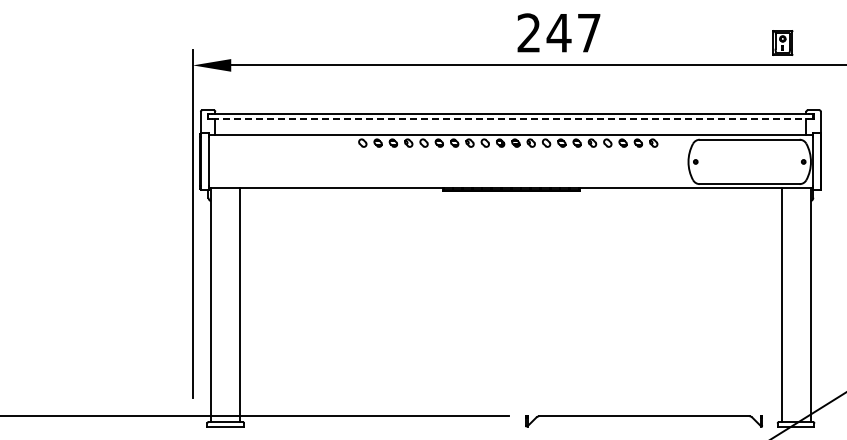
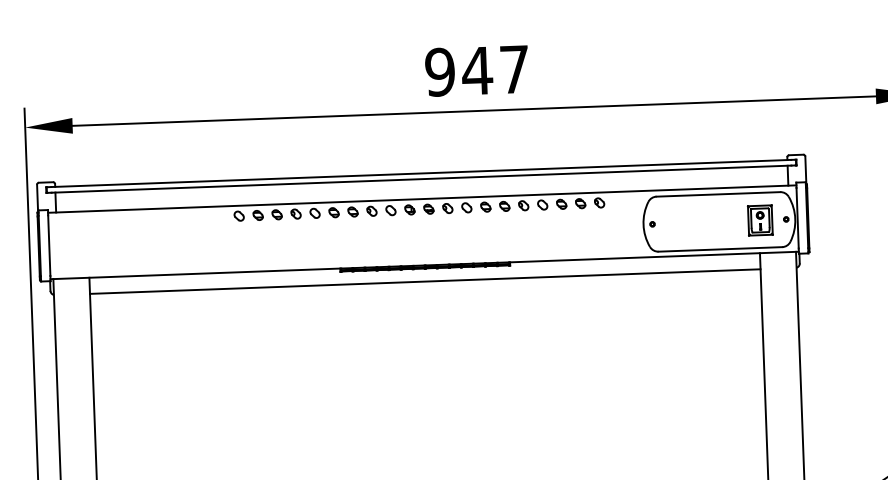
text: (528, 32) -> (439, 71), 247 -> 947
part: (782, 42) -> (759, 219), moved
line: (510, 118) -> (421, 178), dashed -> solid
line: (510, 201) -> (424, 281), added

